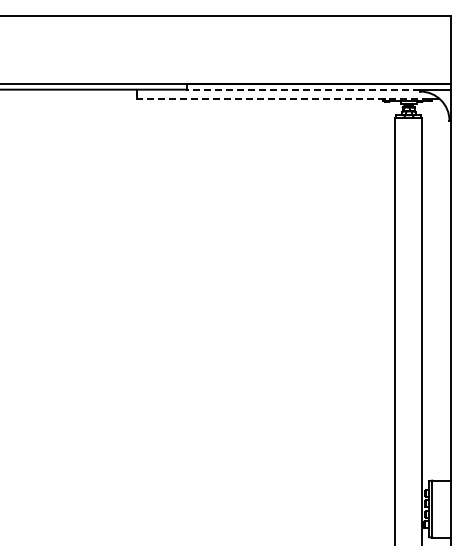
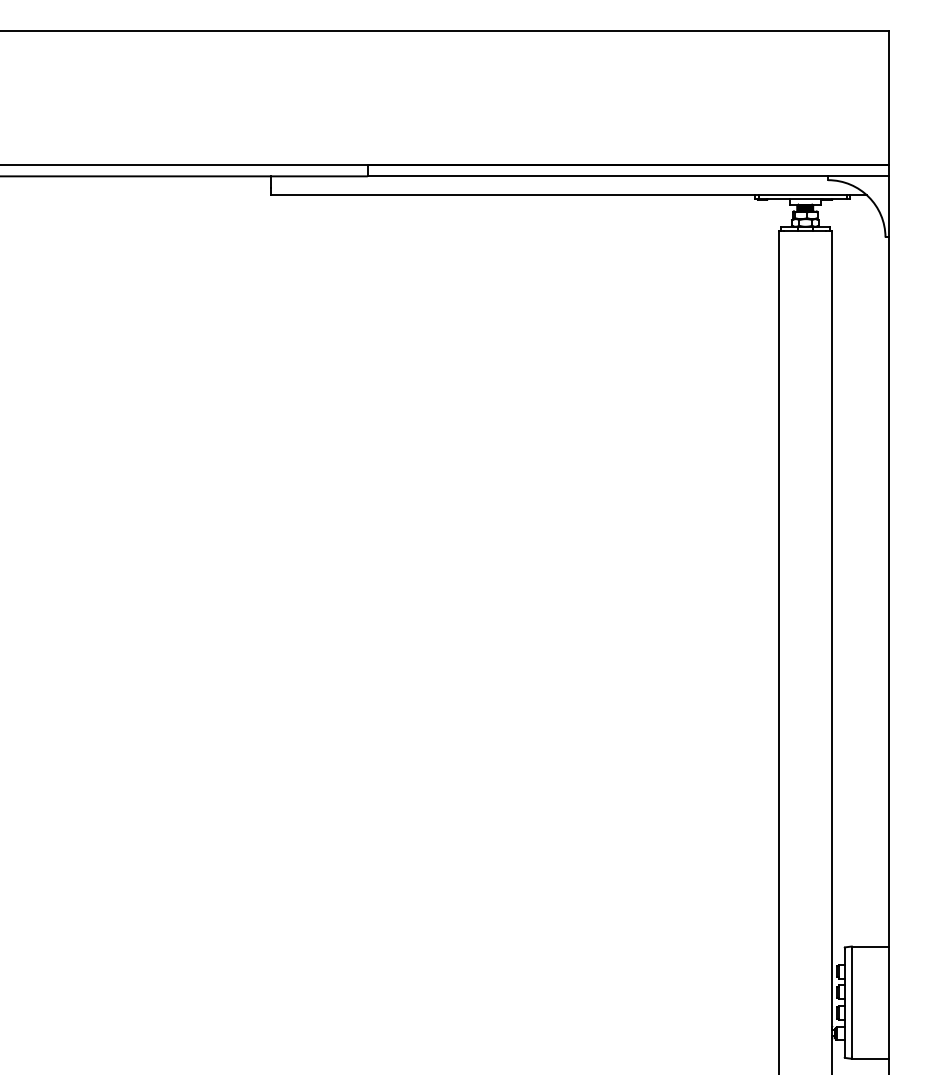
line: (303, 89) -> (597, 176), dashed -> solid
line: (288, 99) -> (568, 195), dashed -> solid

